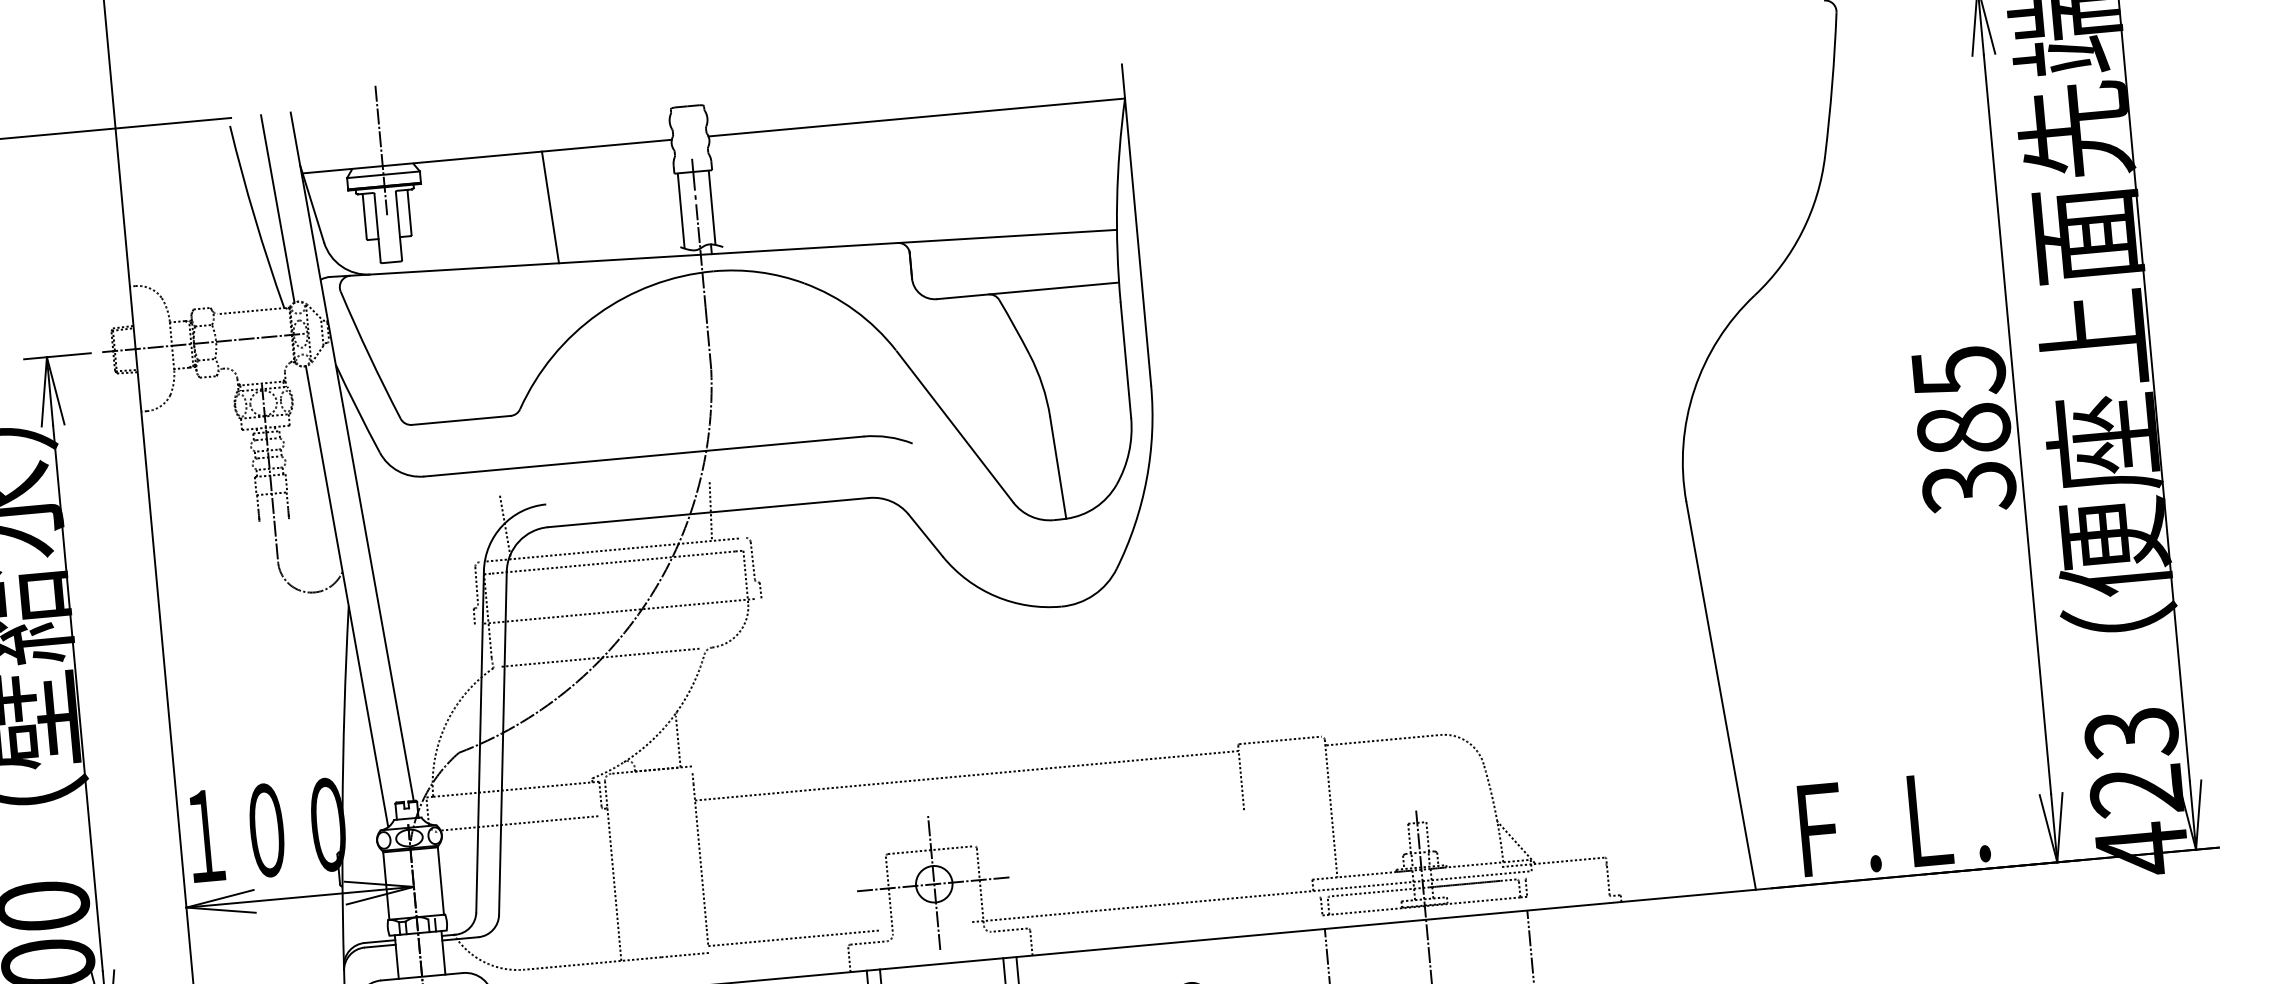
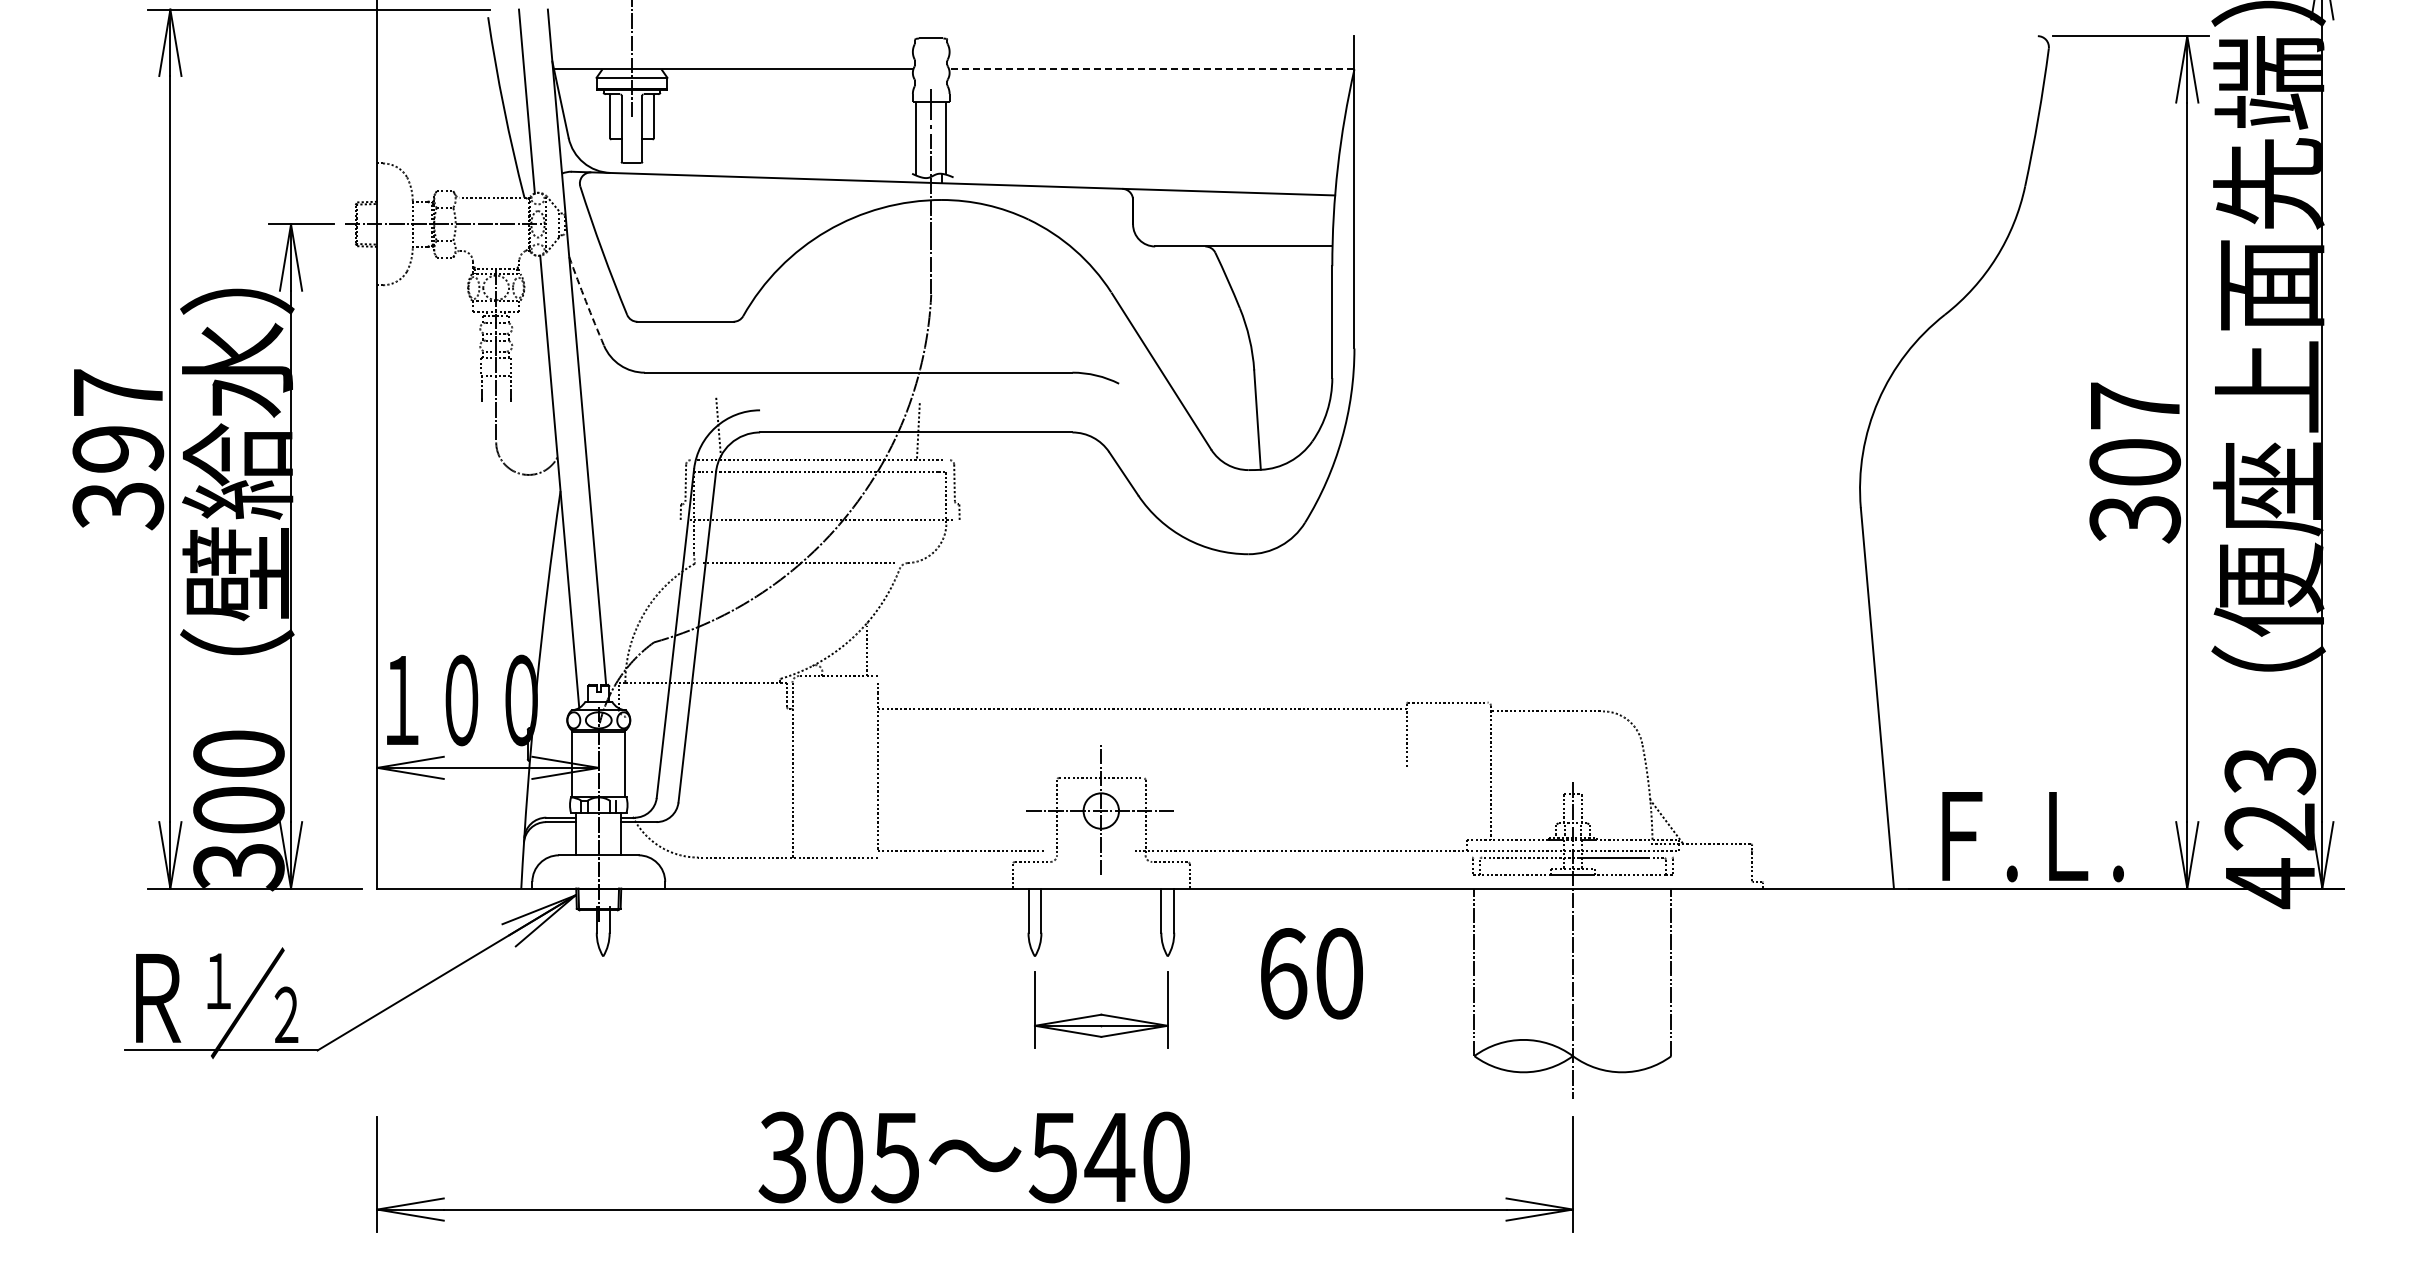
line: (916, 117) -> (1151, 69), solid -> dashed
line: (549, 206) -> (789, 123), removed
text: (1961, 399) -> (2135, 433), 385 -> 307
arc: (357, 408) -> (586, 301), solid -> dashed
line: (518, 823) -> (705, 715), removed

